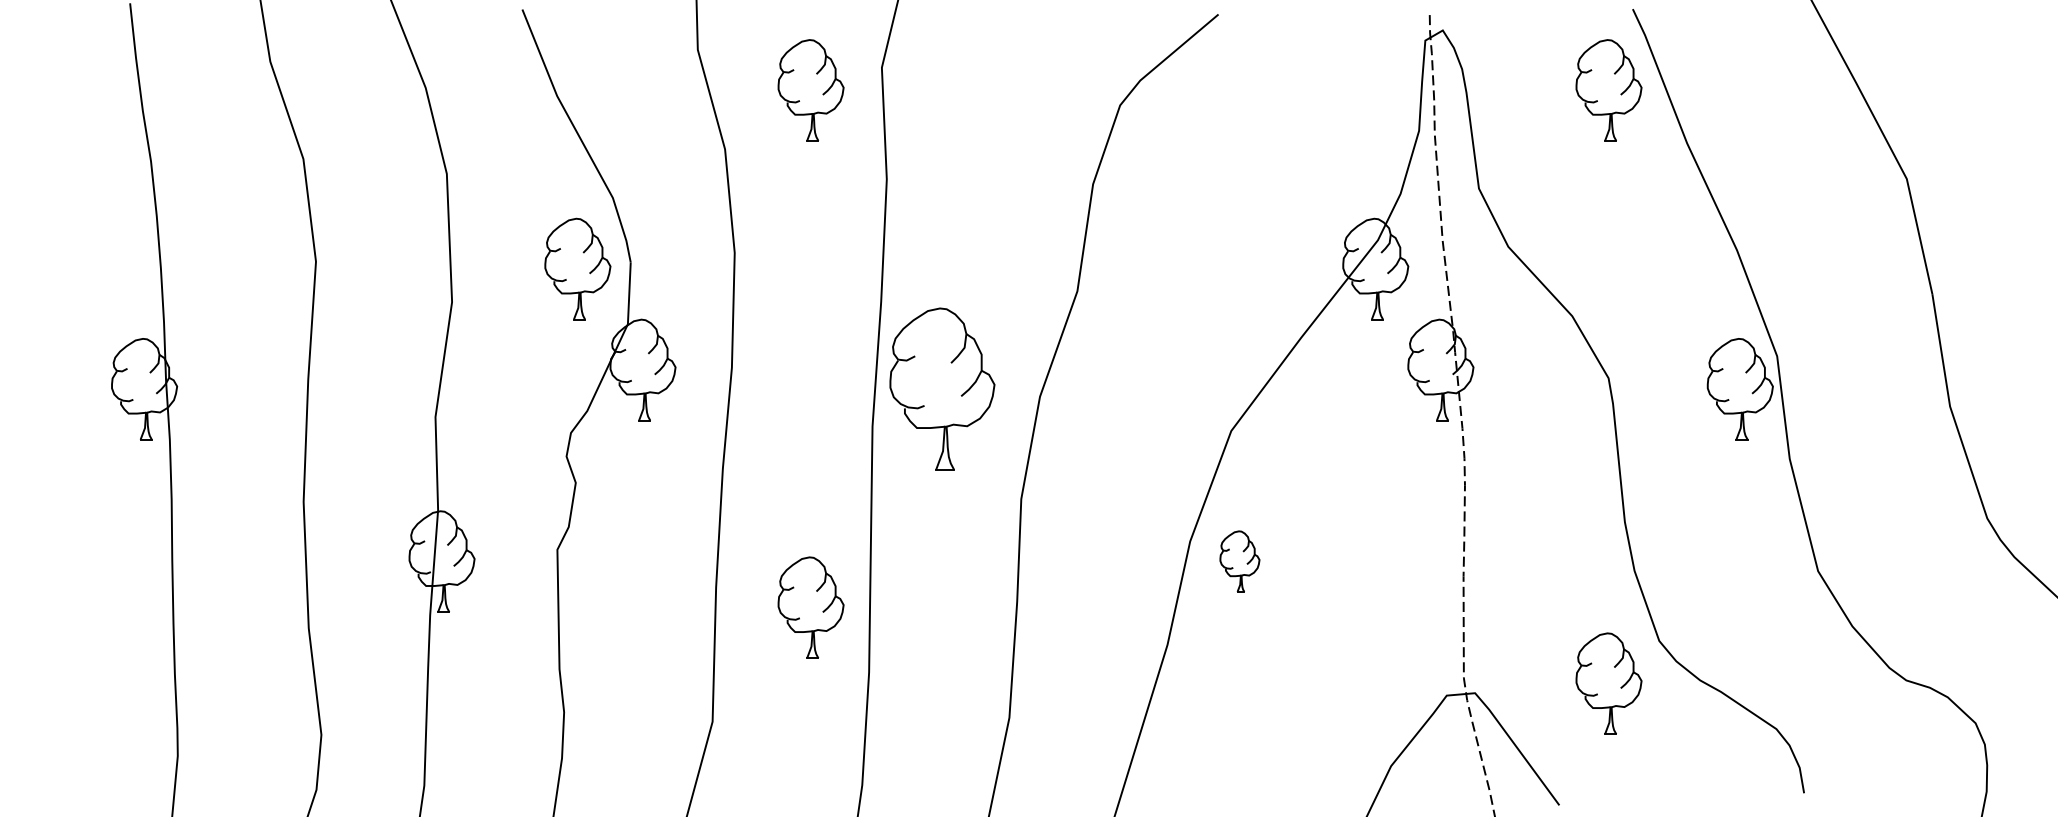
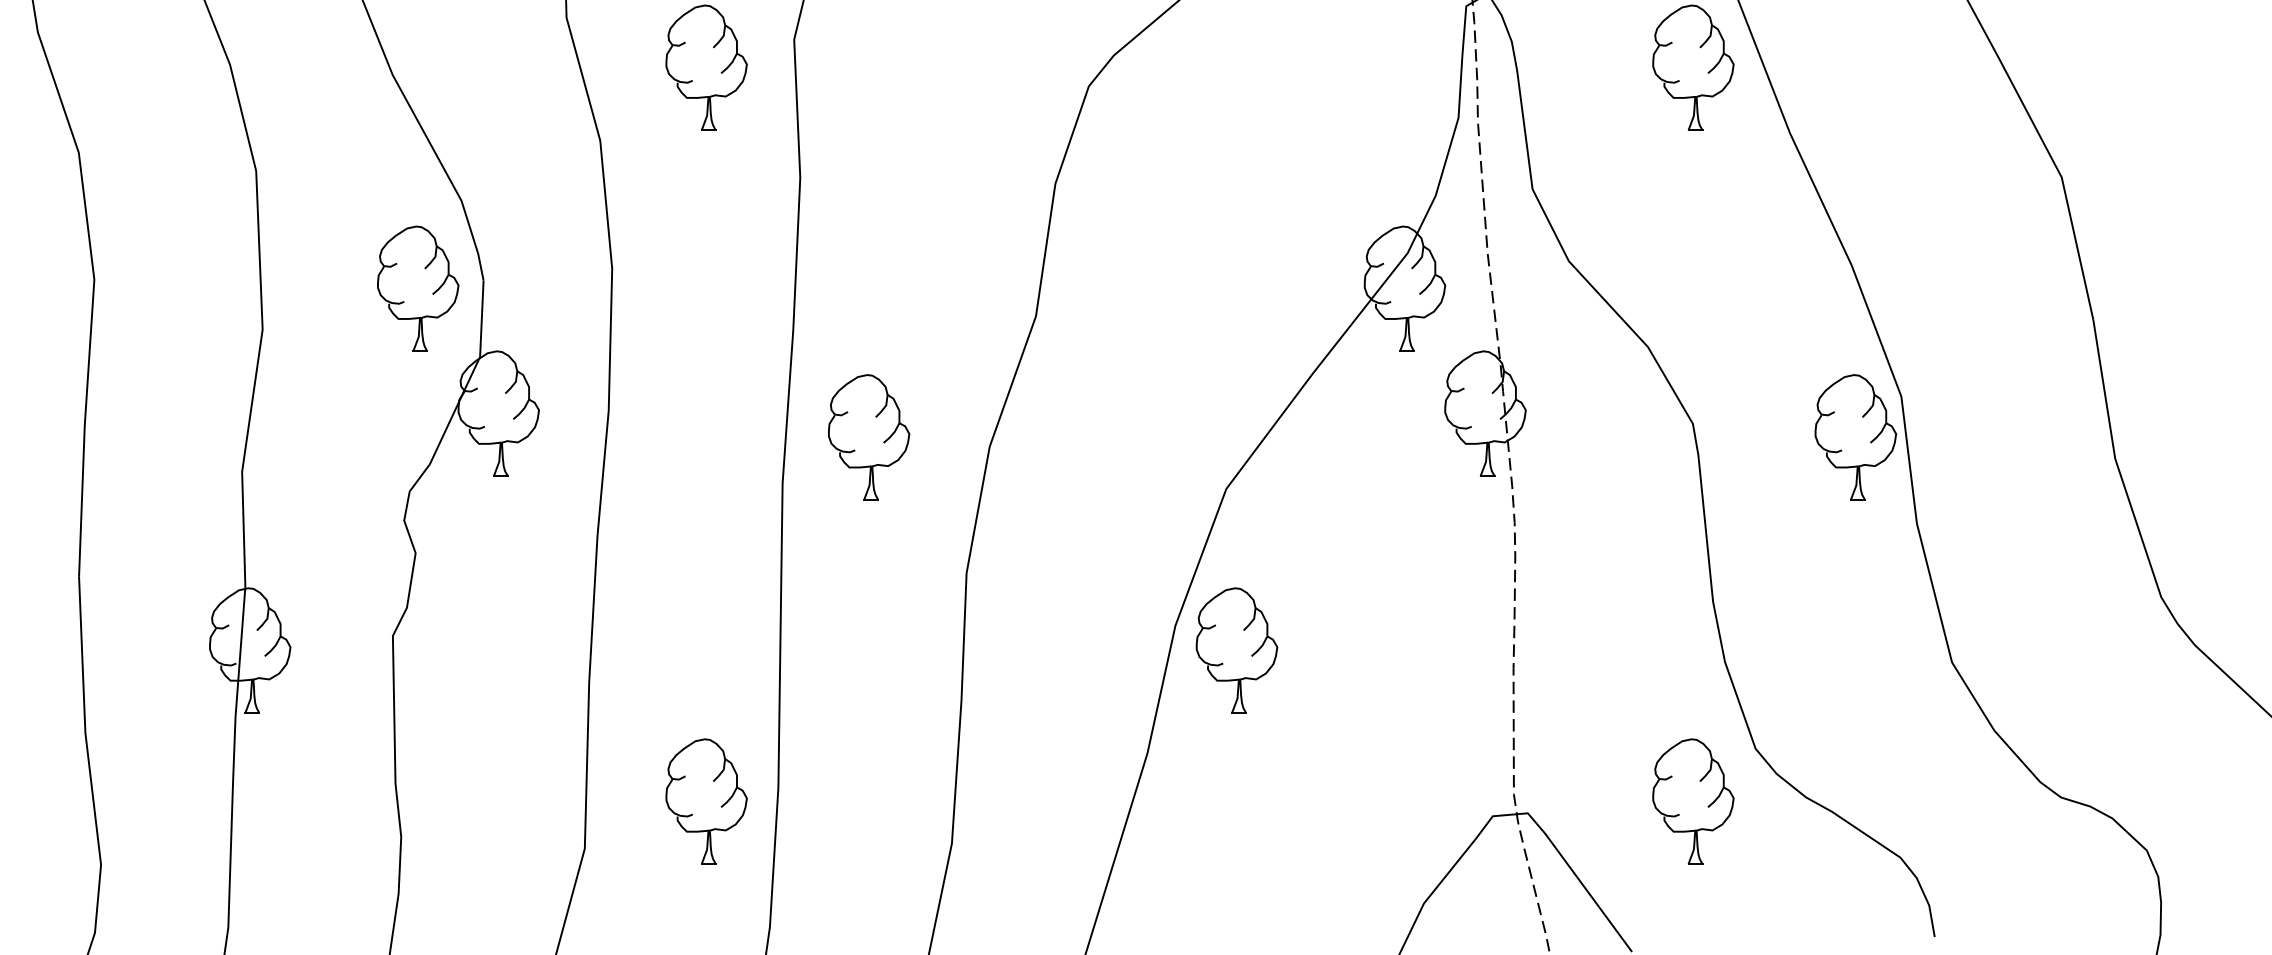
part: (942, 389) -> (869, 437), size x0.62
part: (1239, 561) -> (1236, 650), size x1.67
part: (810, 607) -> (705, 801), moved

